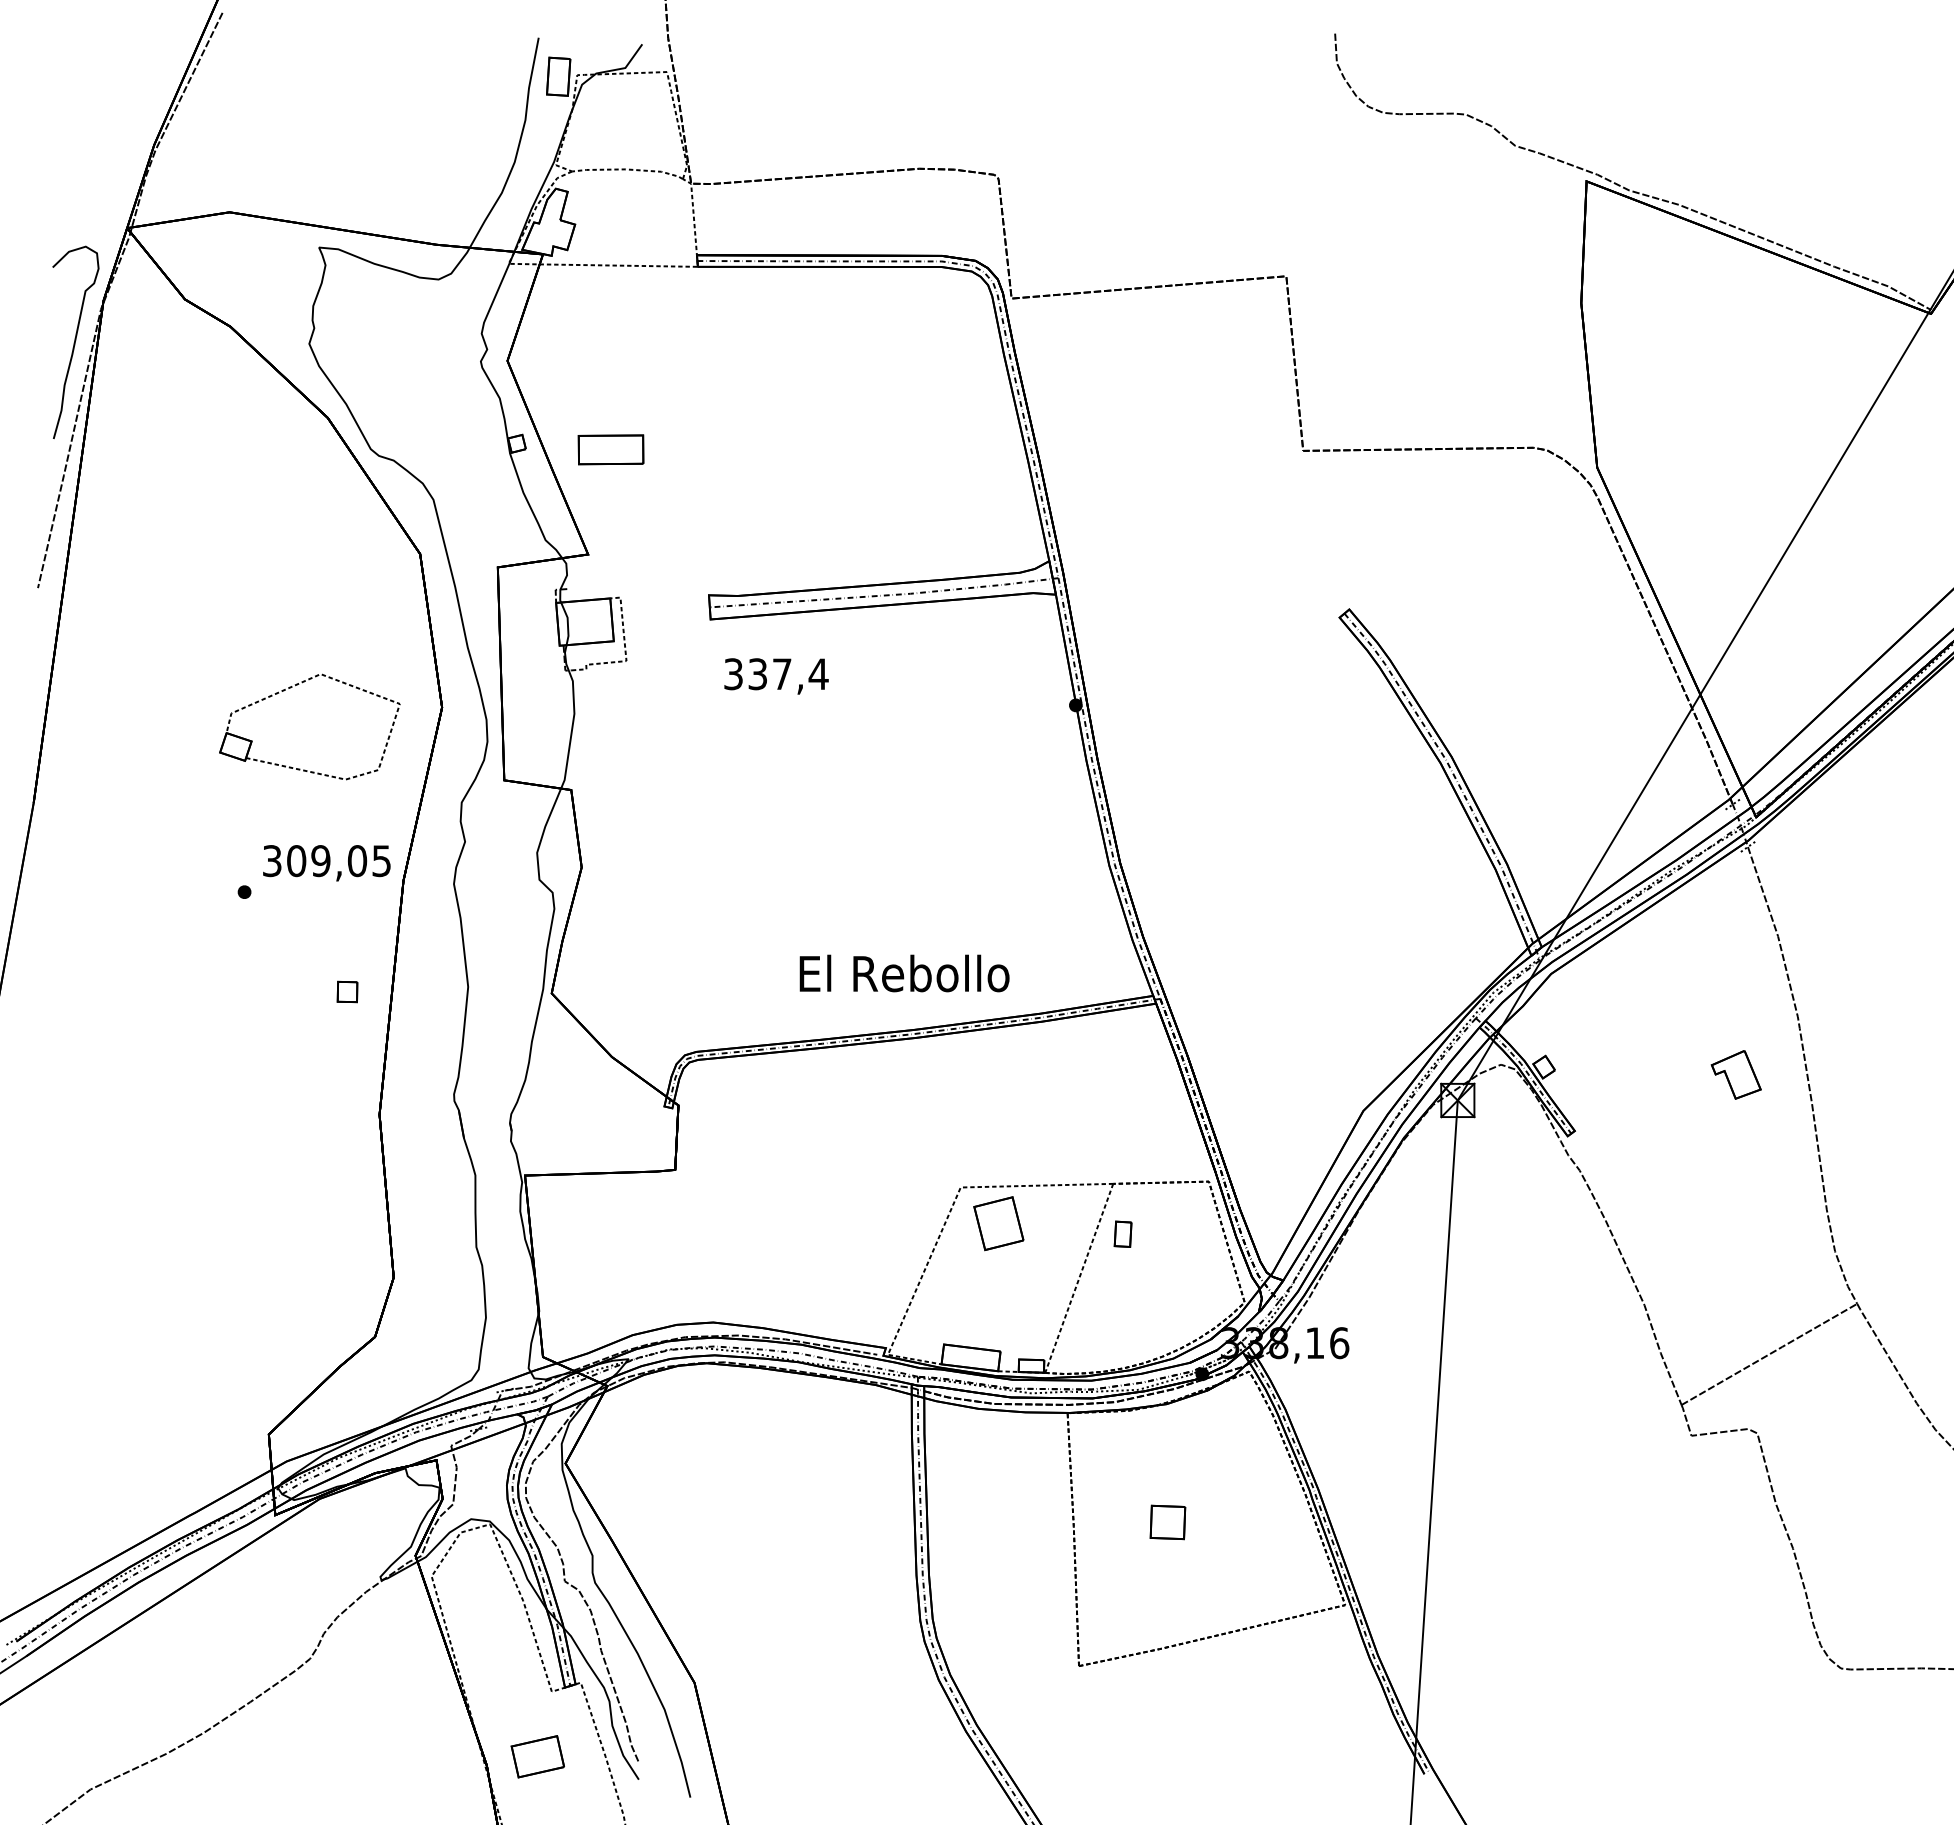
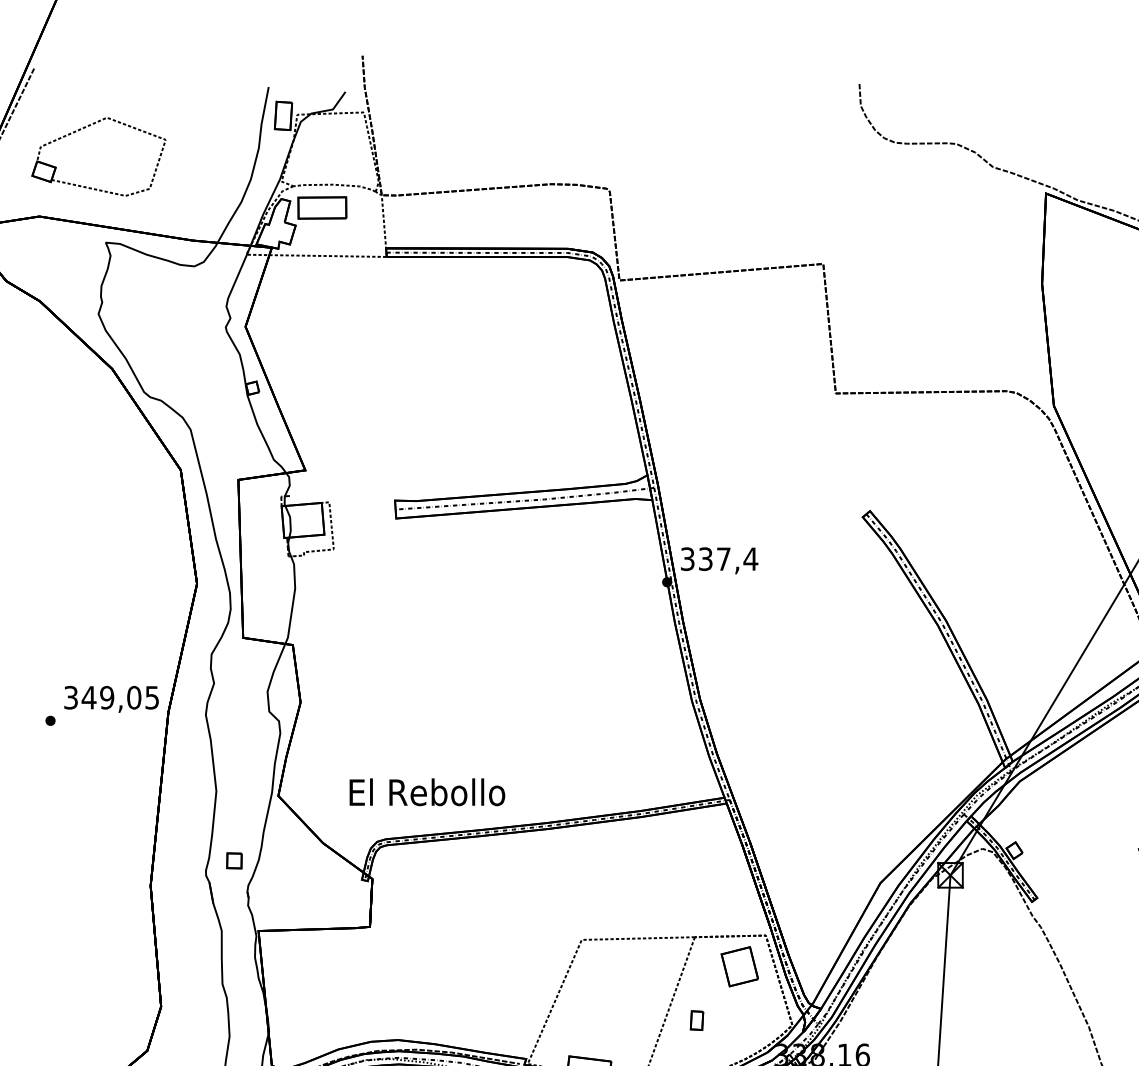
part: (610, 449) -> (321, 207), moved
text: (776, 676) -> (719, 560), moved
part: (295, 686) -> (88, 126), moved
text: (296, 861) -> (89, 698), 309,05 -> 349,05
text: (904, 973) -> (427, 792), moved
part: (347, 991) -> (234, 860), moved
part: (998, 1223) -> (739, 966), moved
part: (1122, 1233) -> (696, 1020), moved

